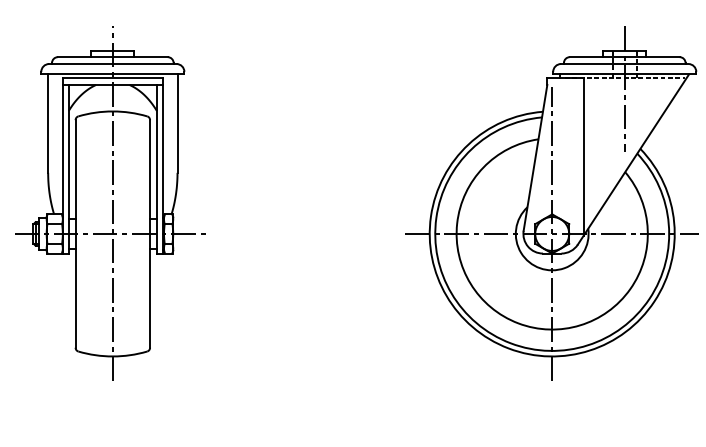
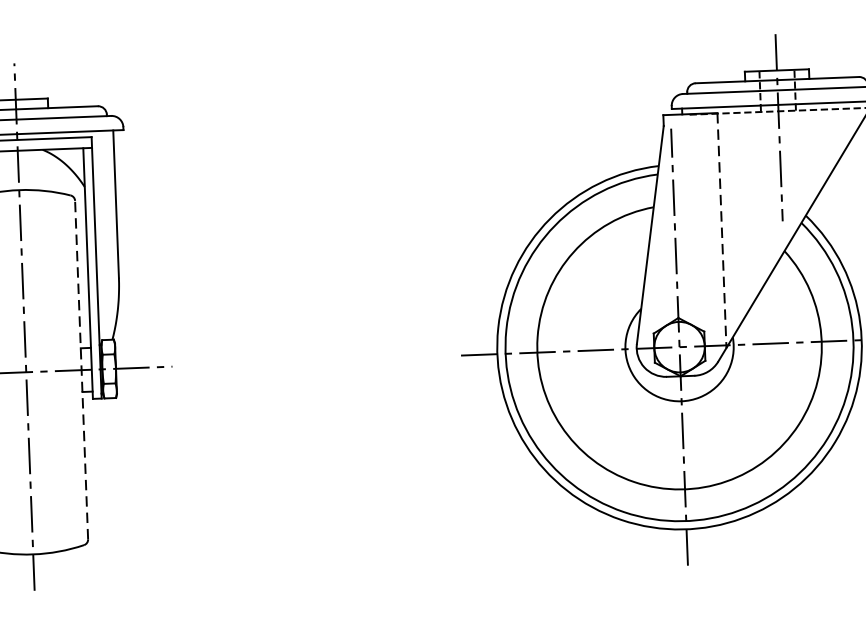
line: (583, 156) -> (721, 230), solid -> dashed
line: (150, 233) -> (82, 369), solid -> dashed

